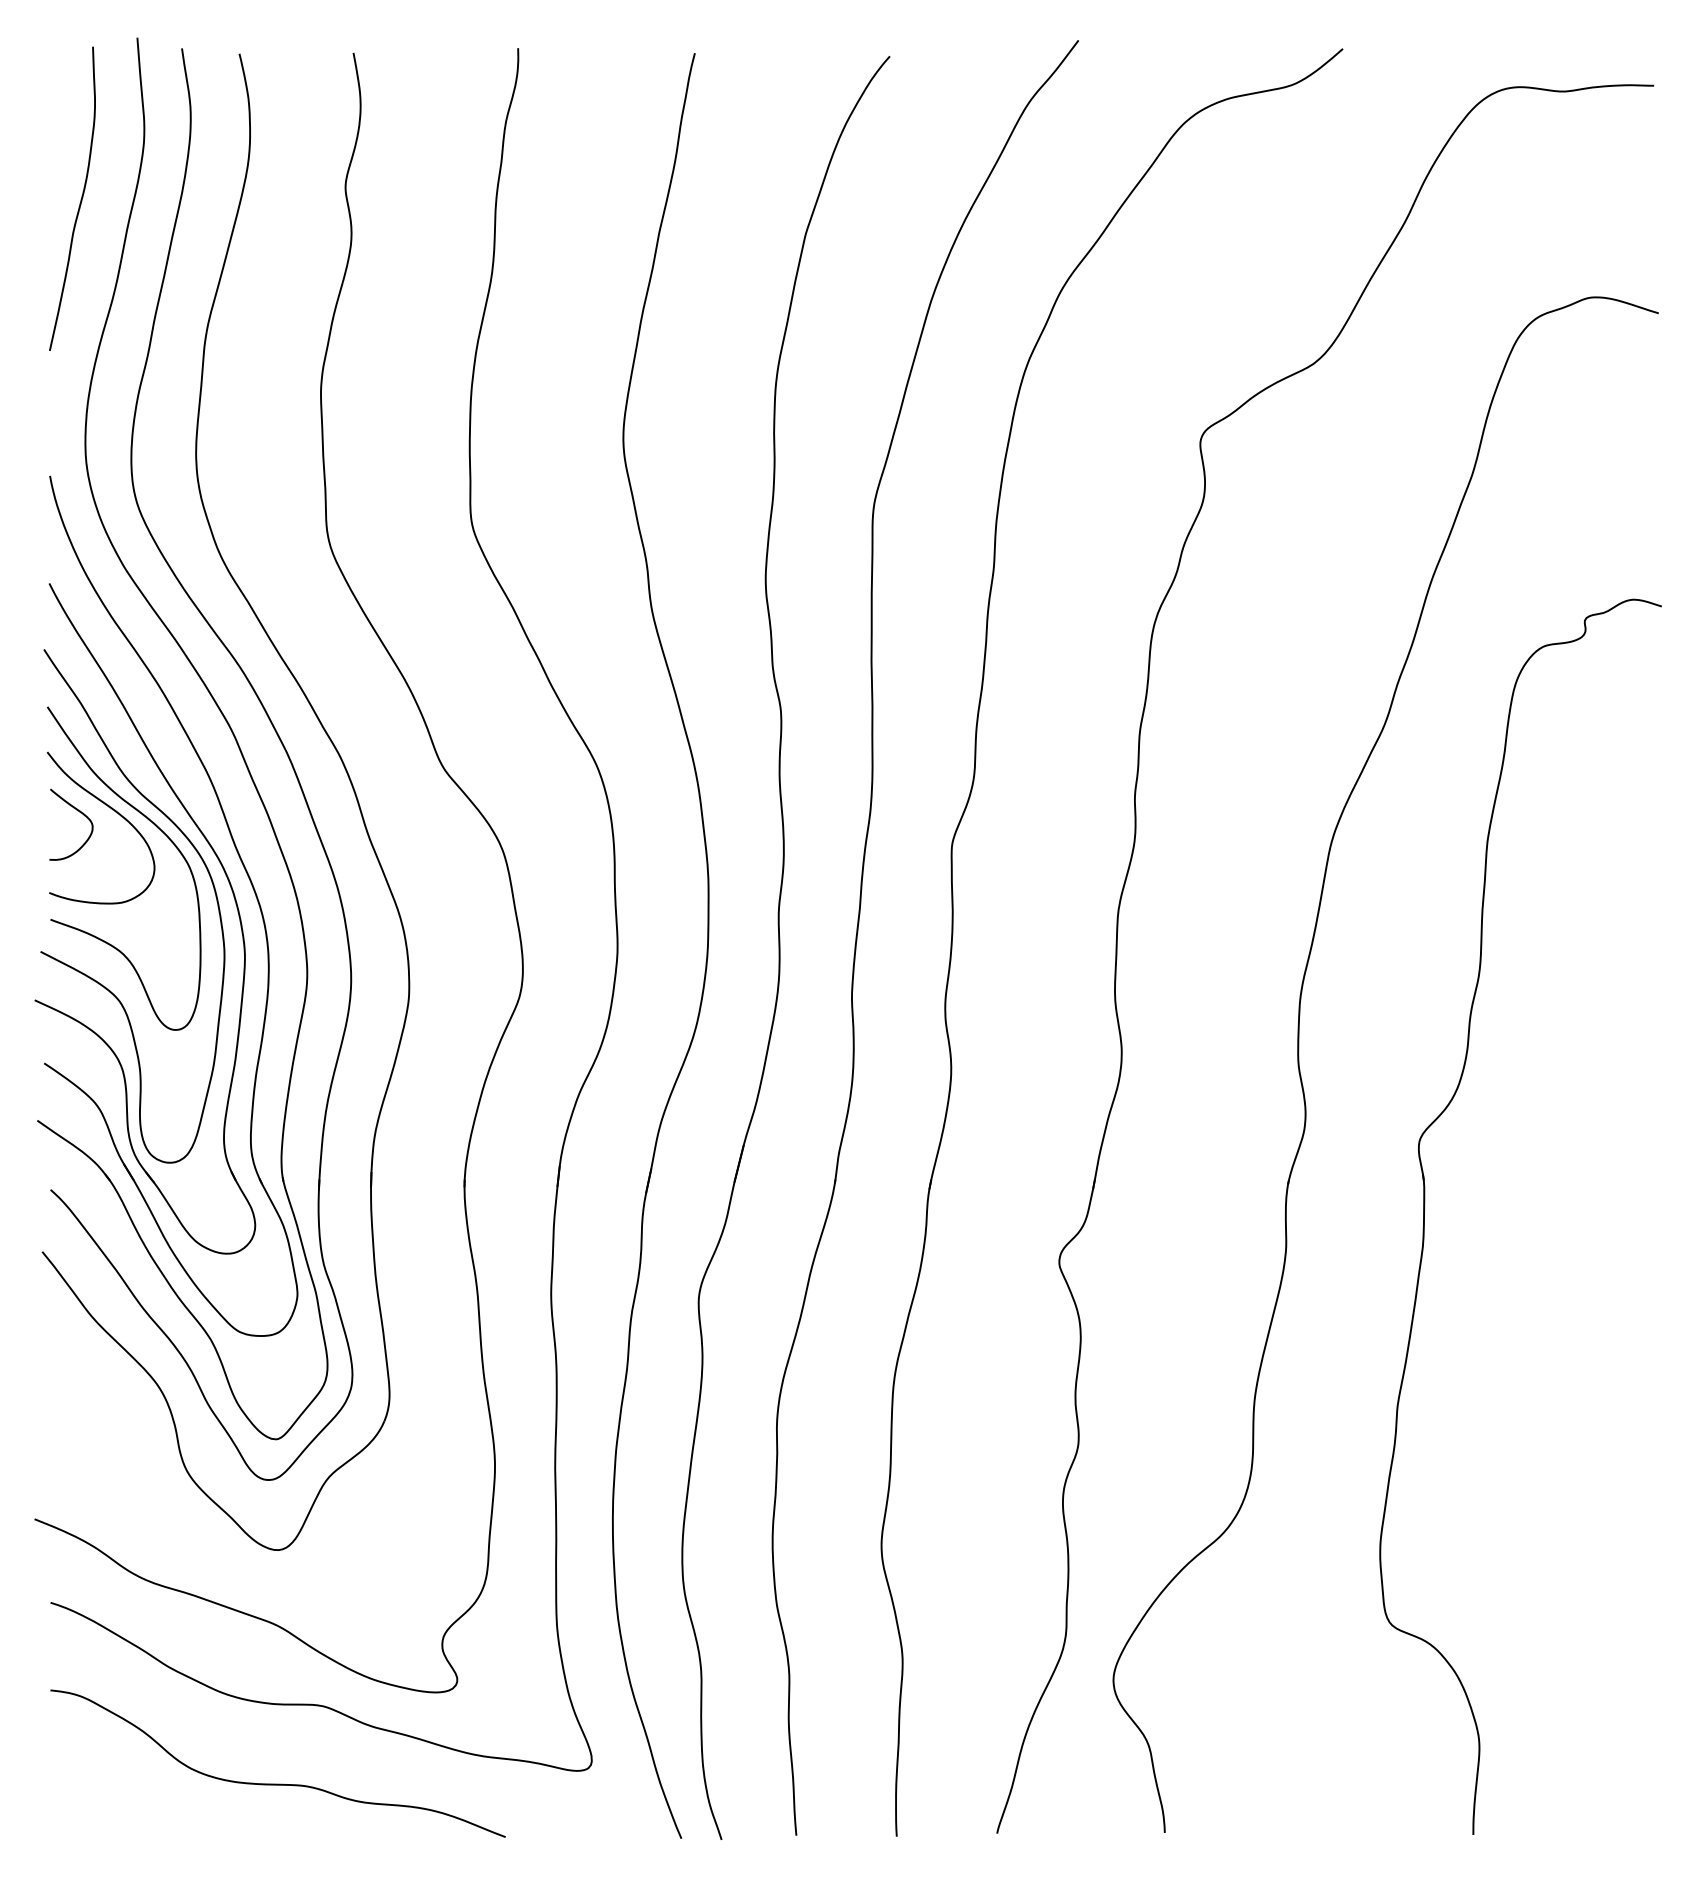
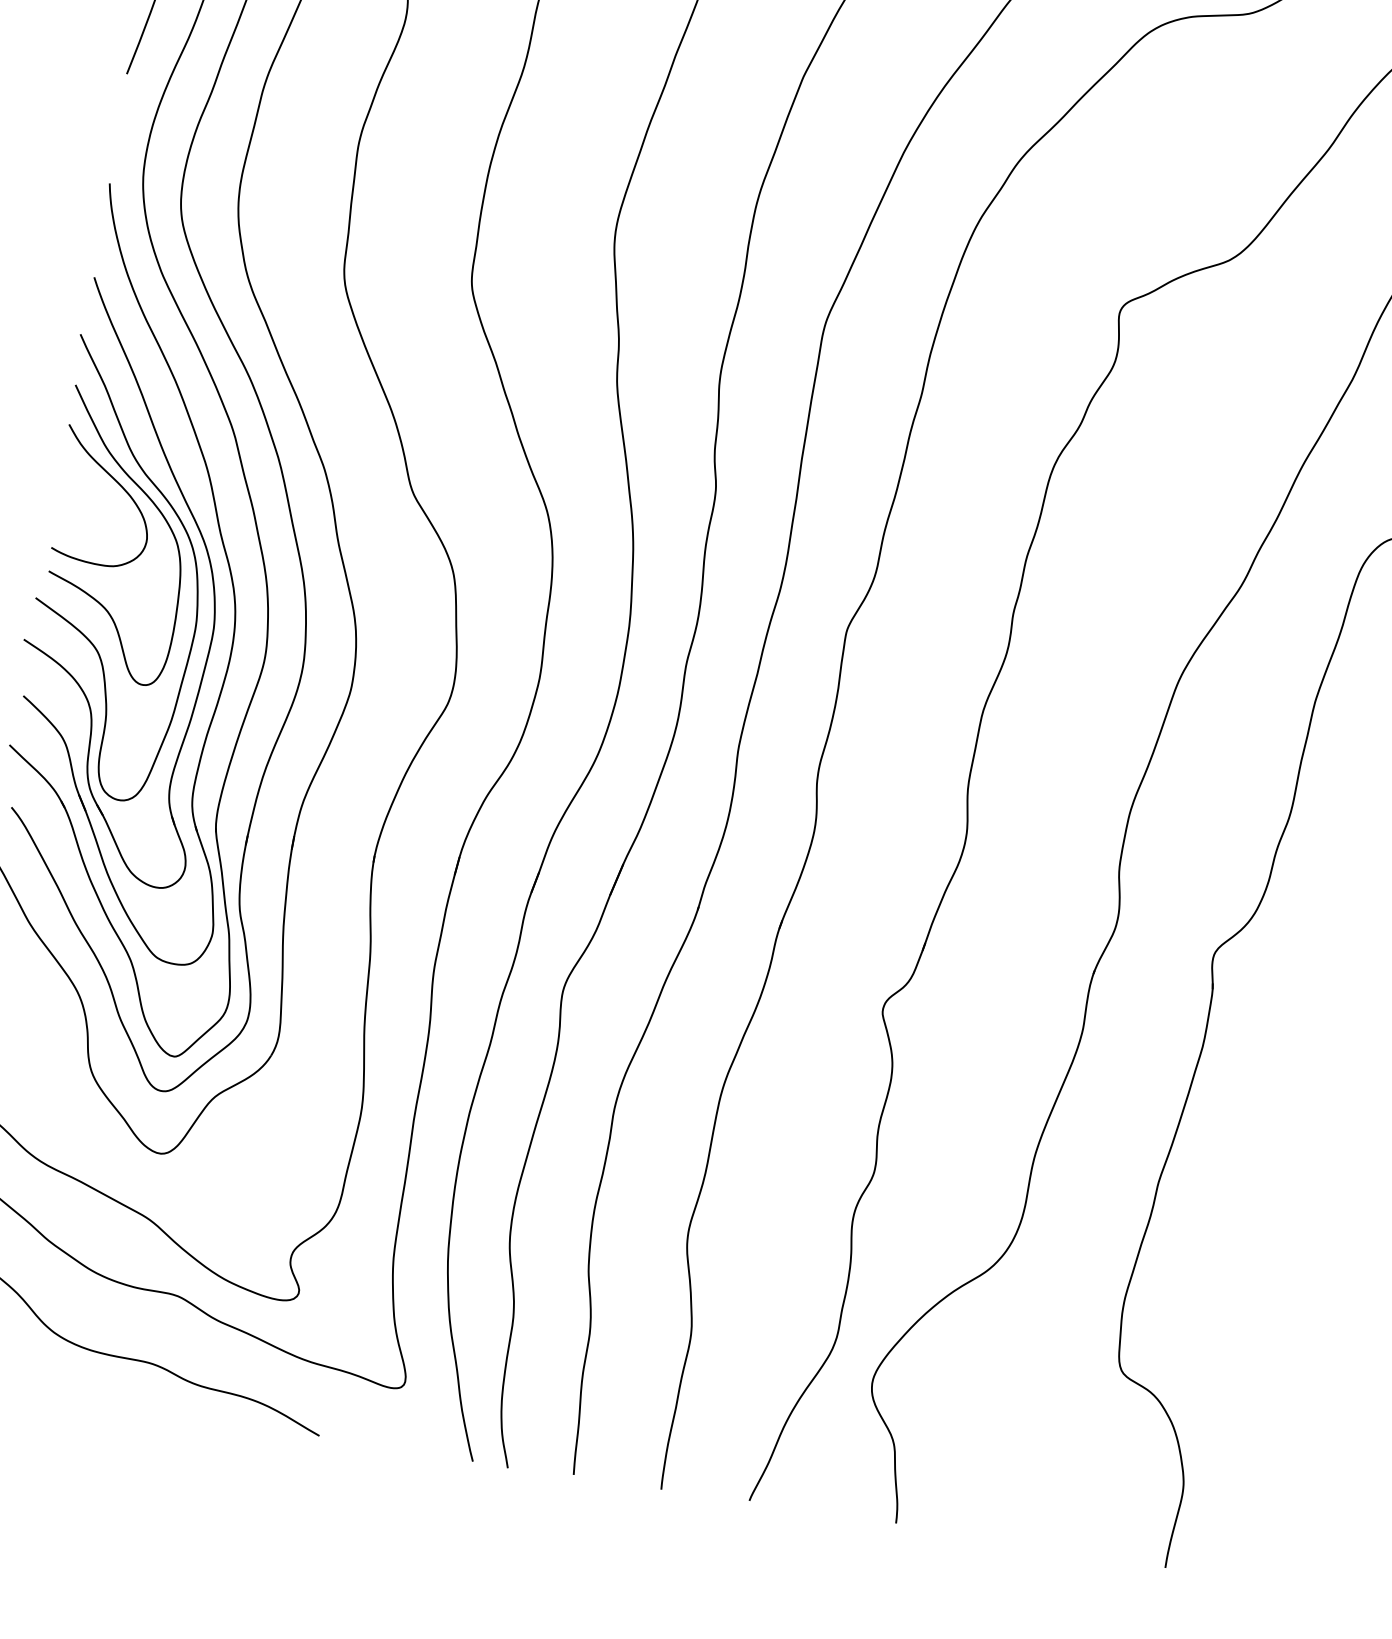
curve: (80, 813) -> (89, 482), removed

